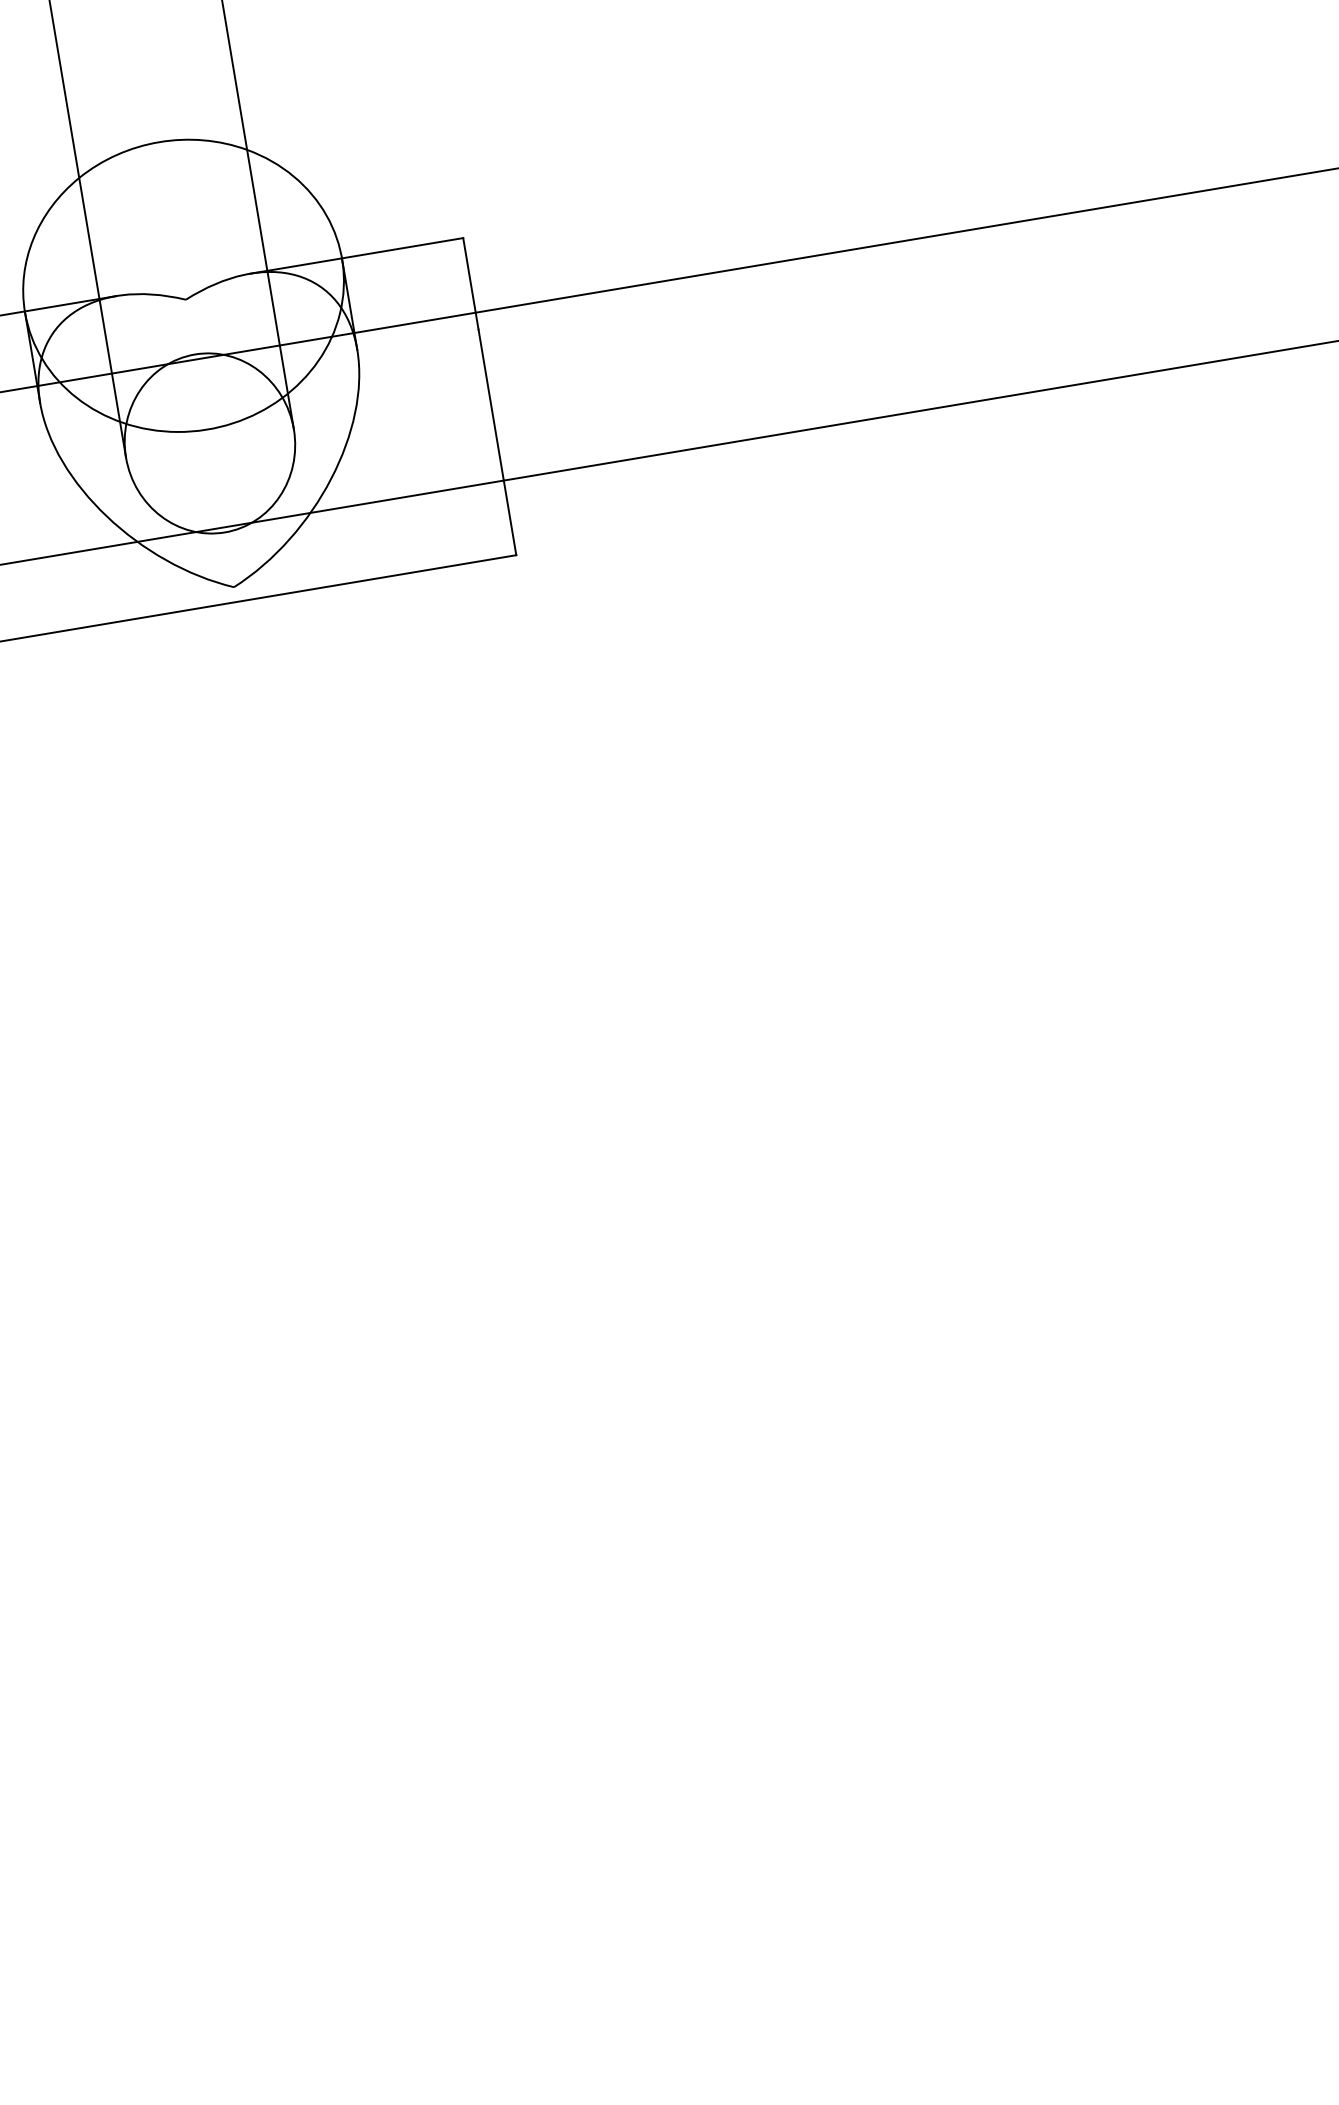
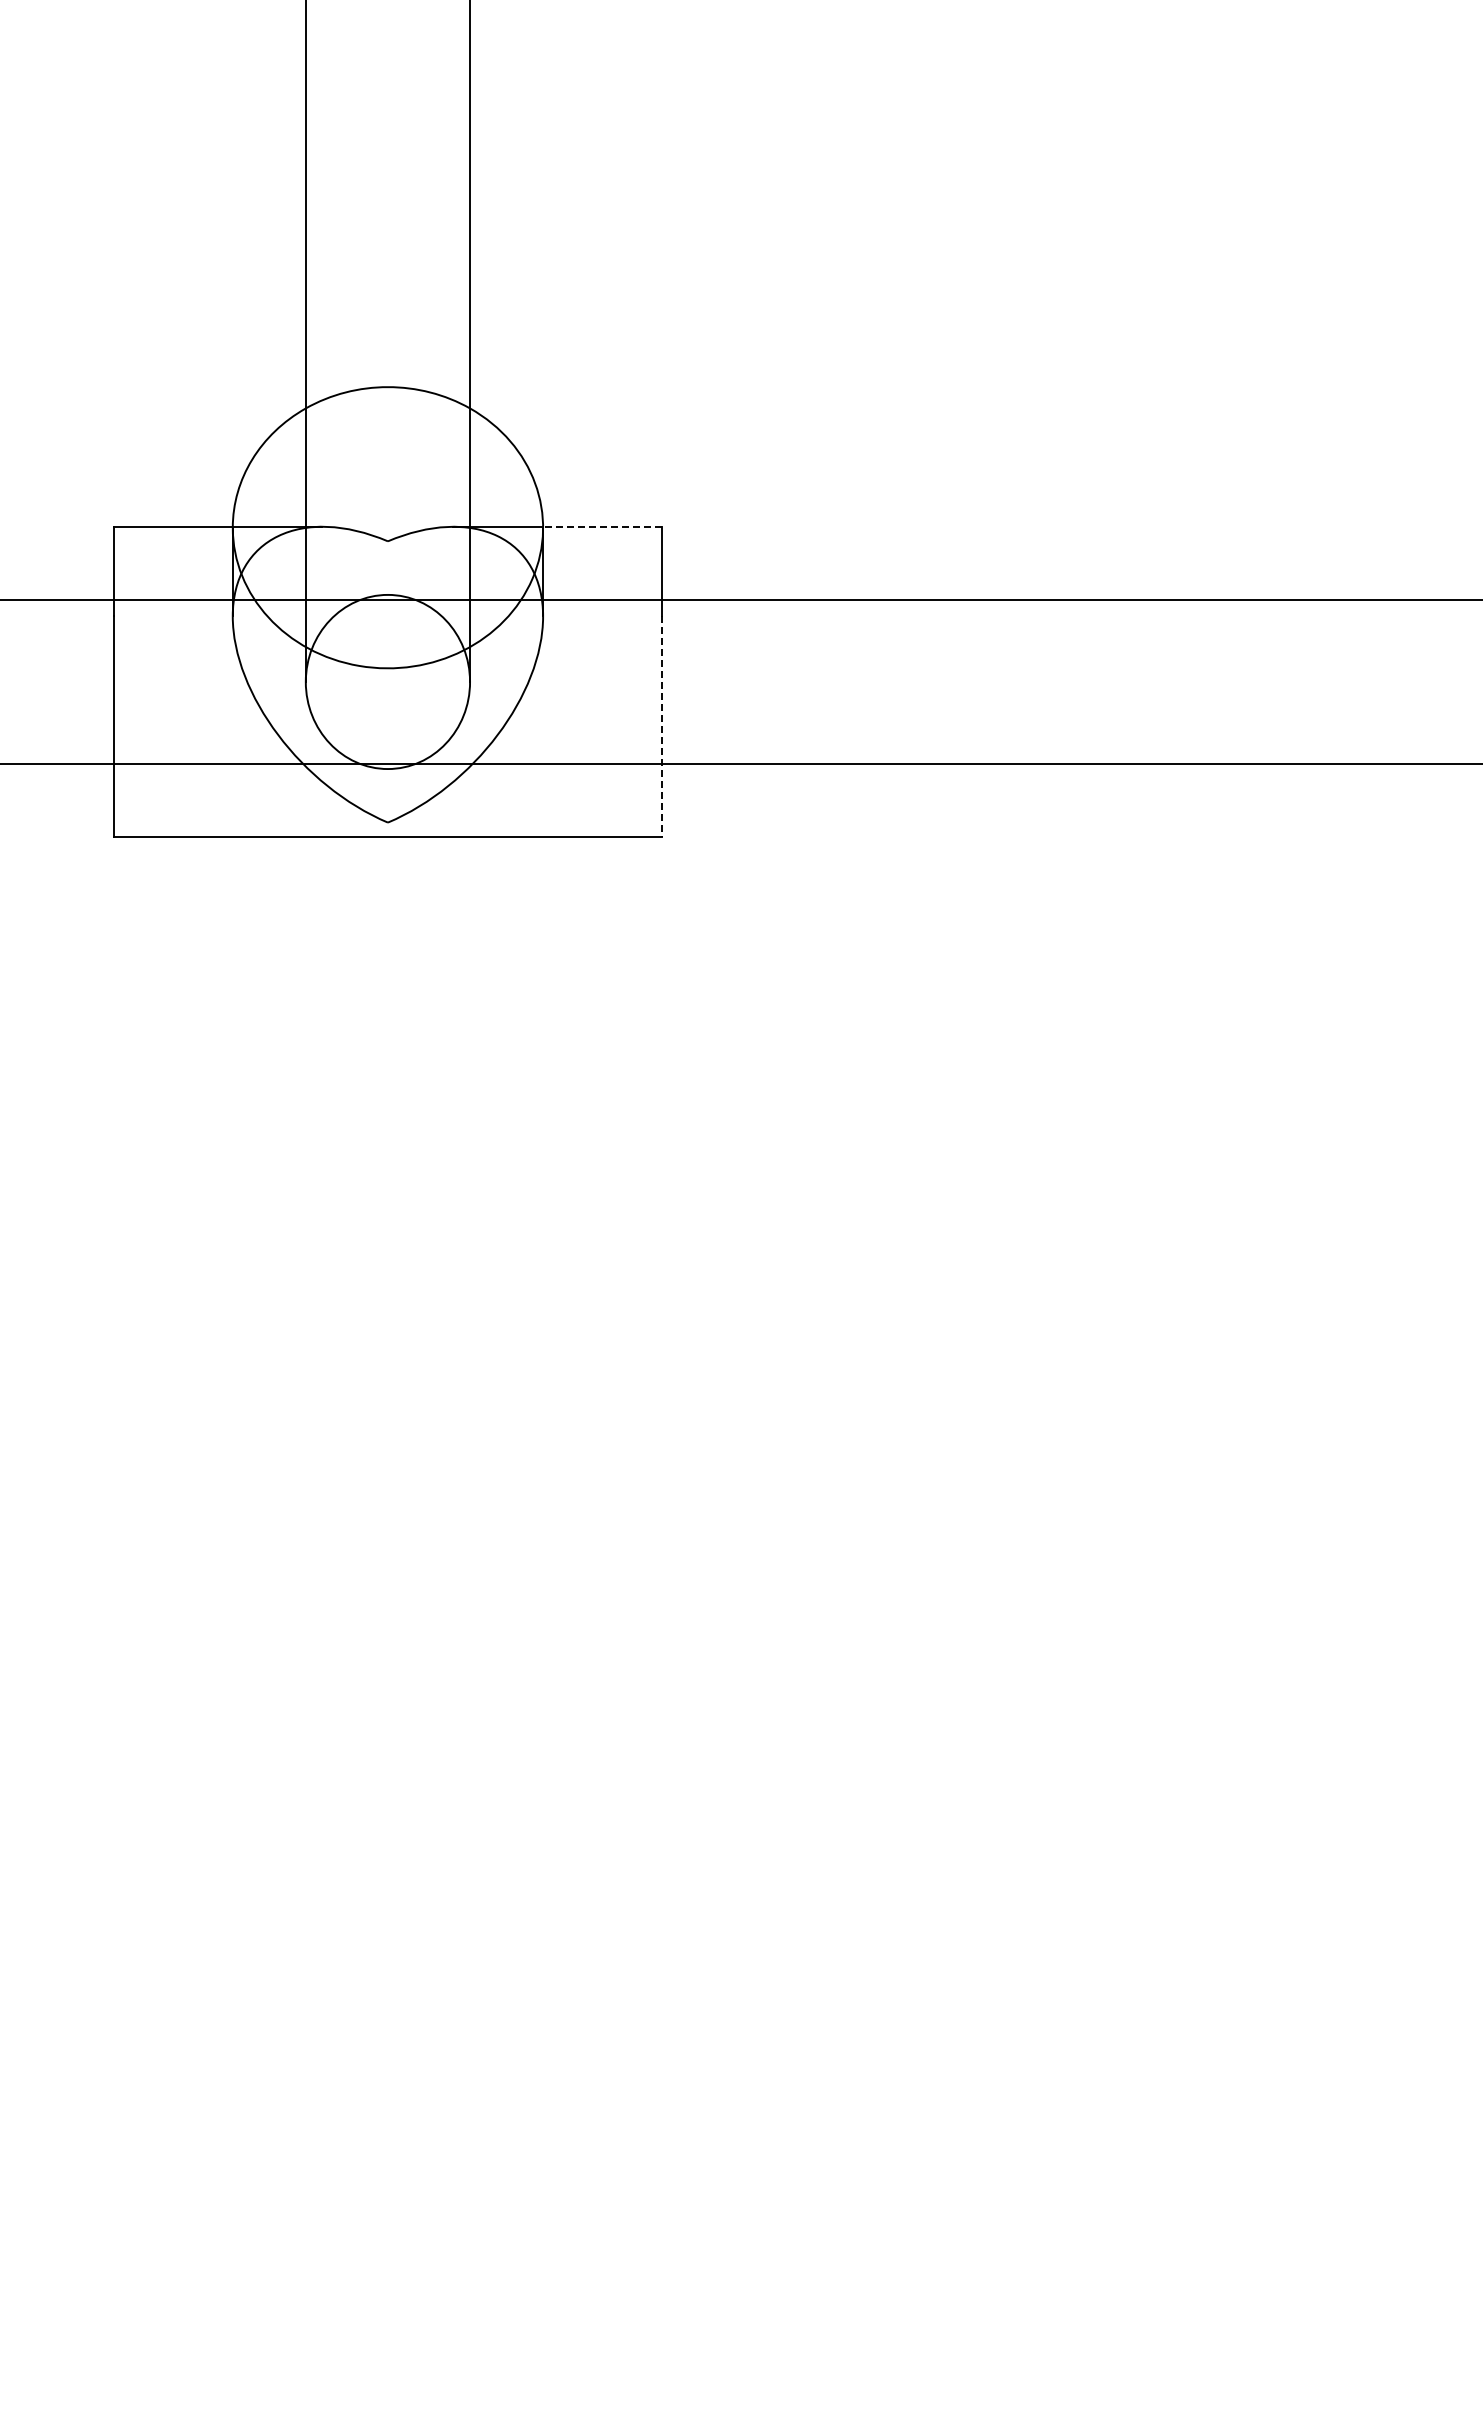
line: (401, 248) -> (601, 526), solid -> dashed
line: (497, 443) -> (661, 727), solid -> dashed

